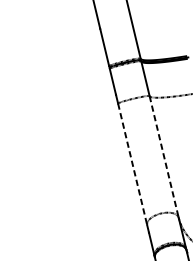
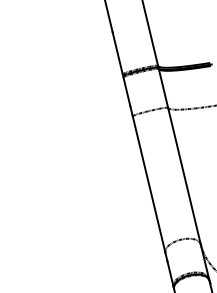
line: (164, 157) -> (184, 176), dashed -> solid
line: (133, 165) -> (149, 185), dashed -> solid

